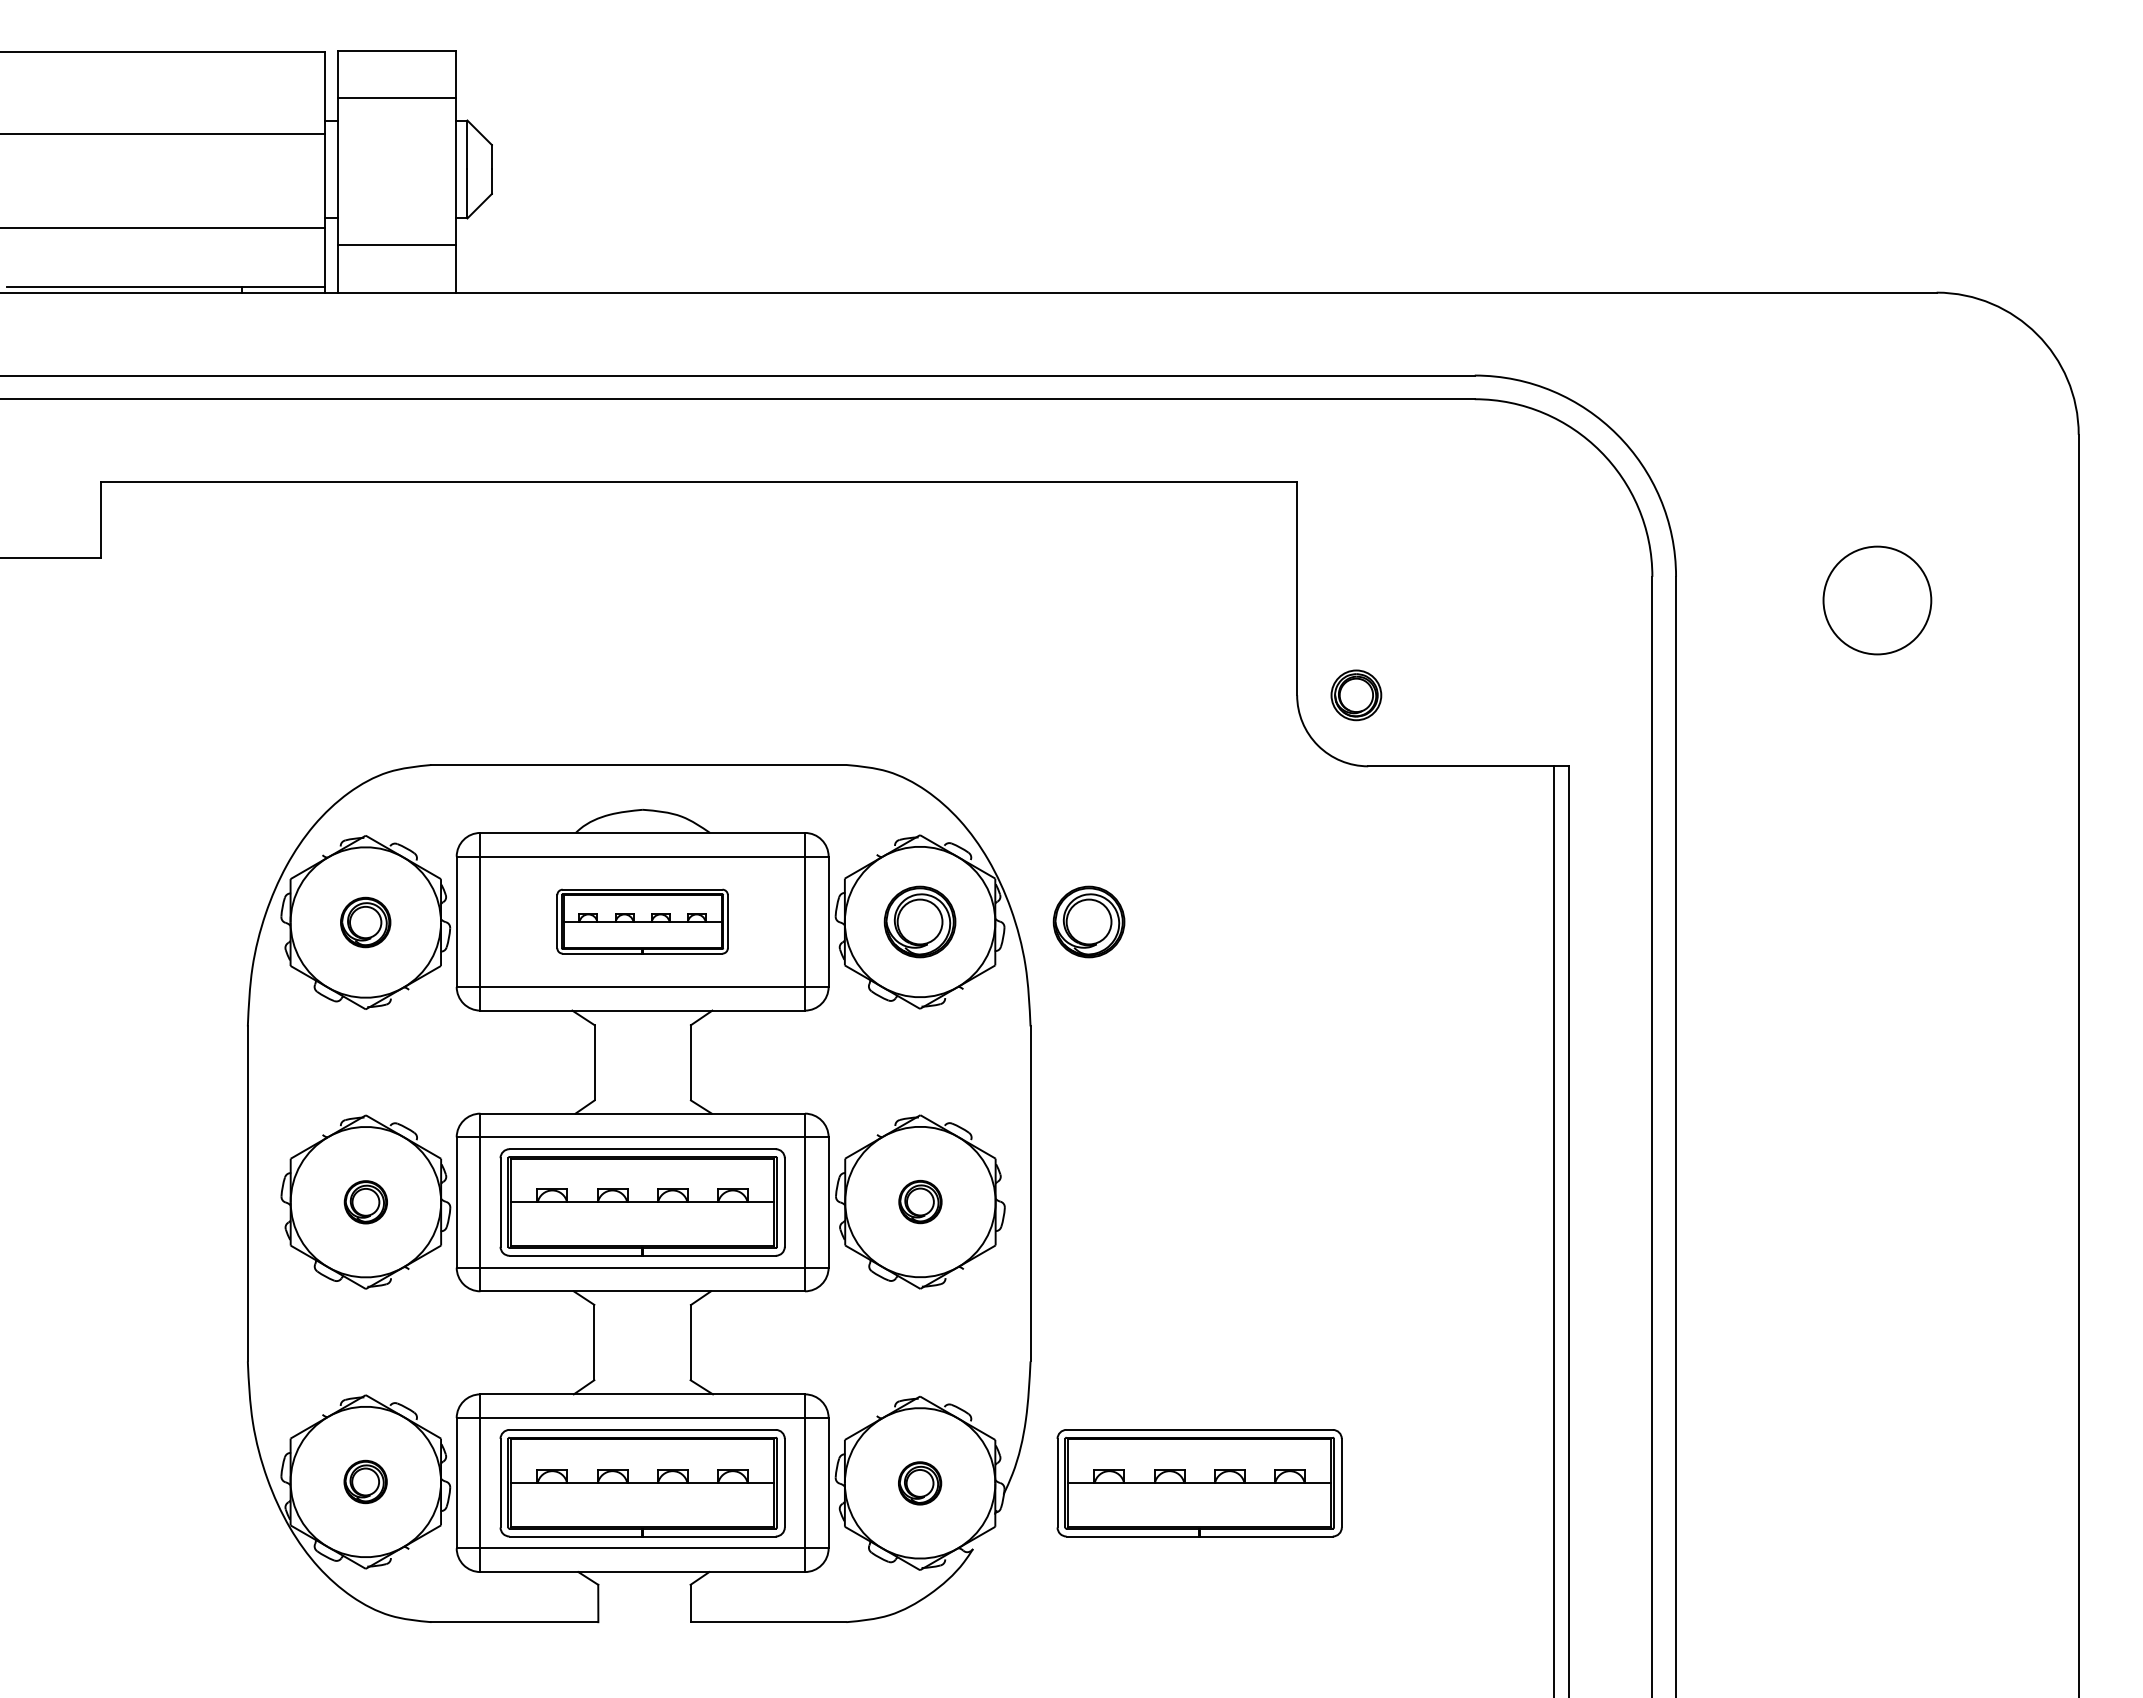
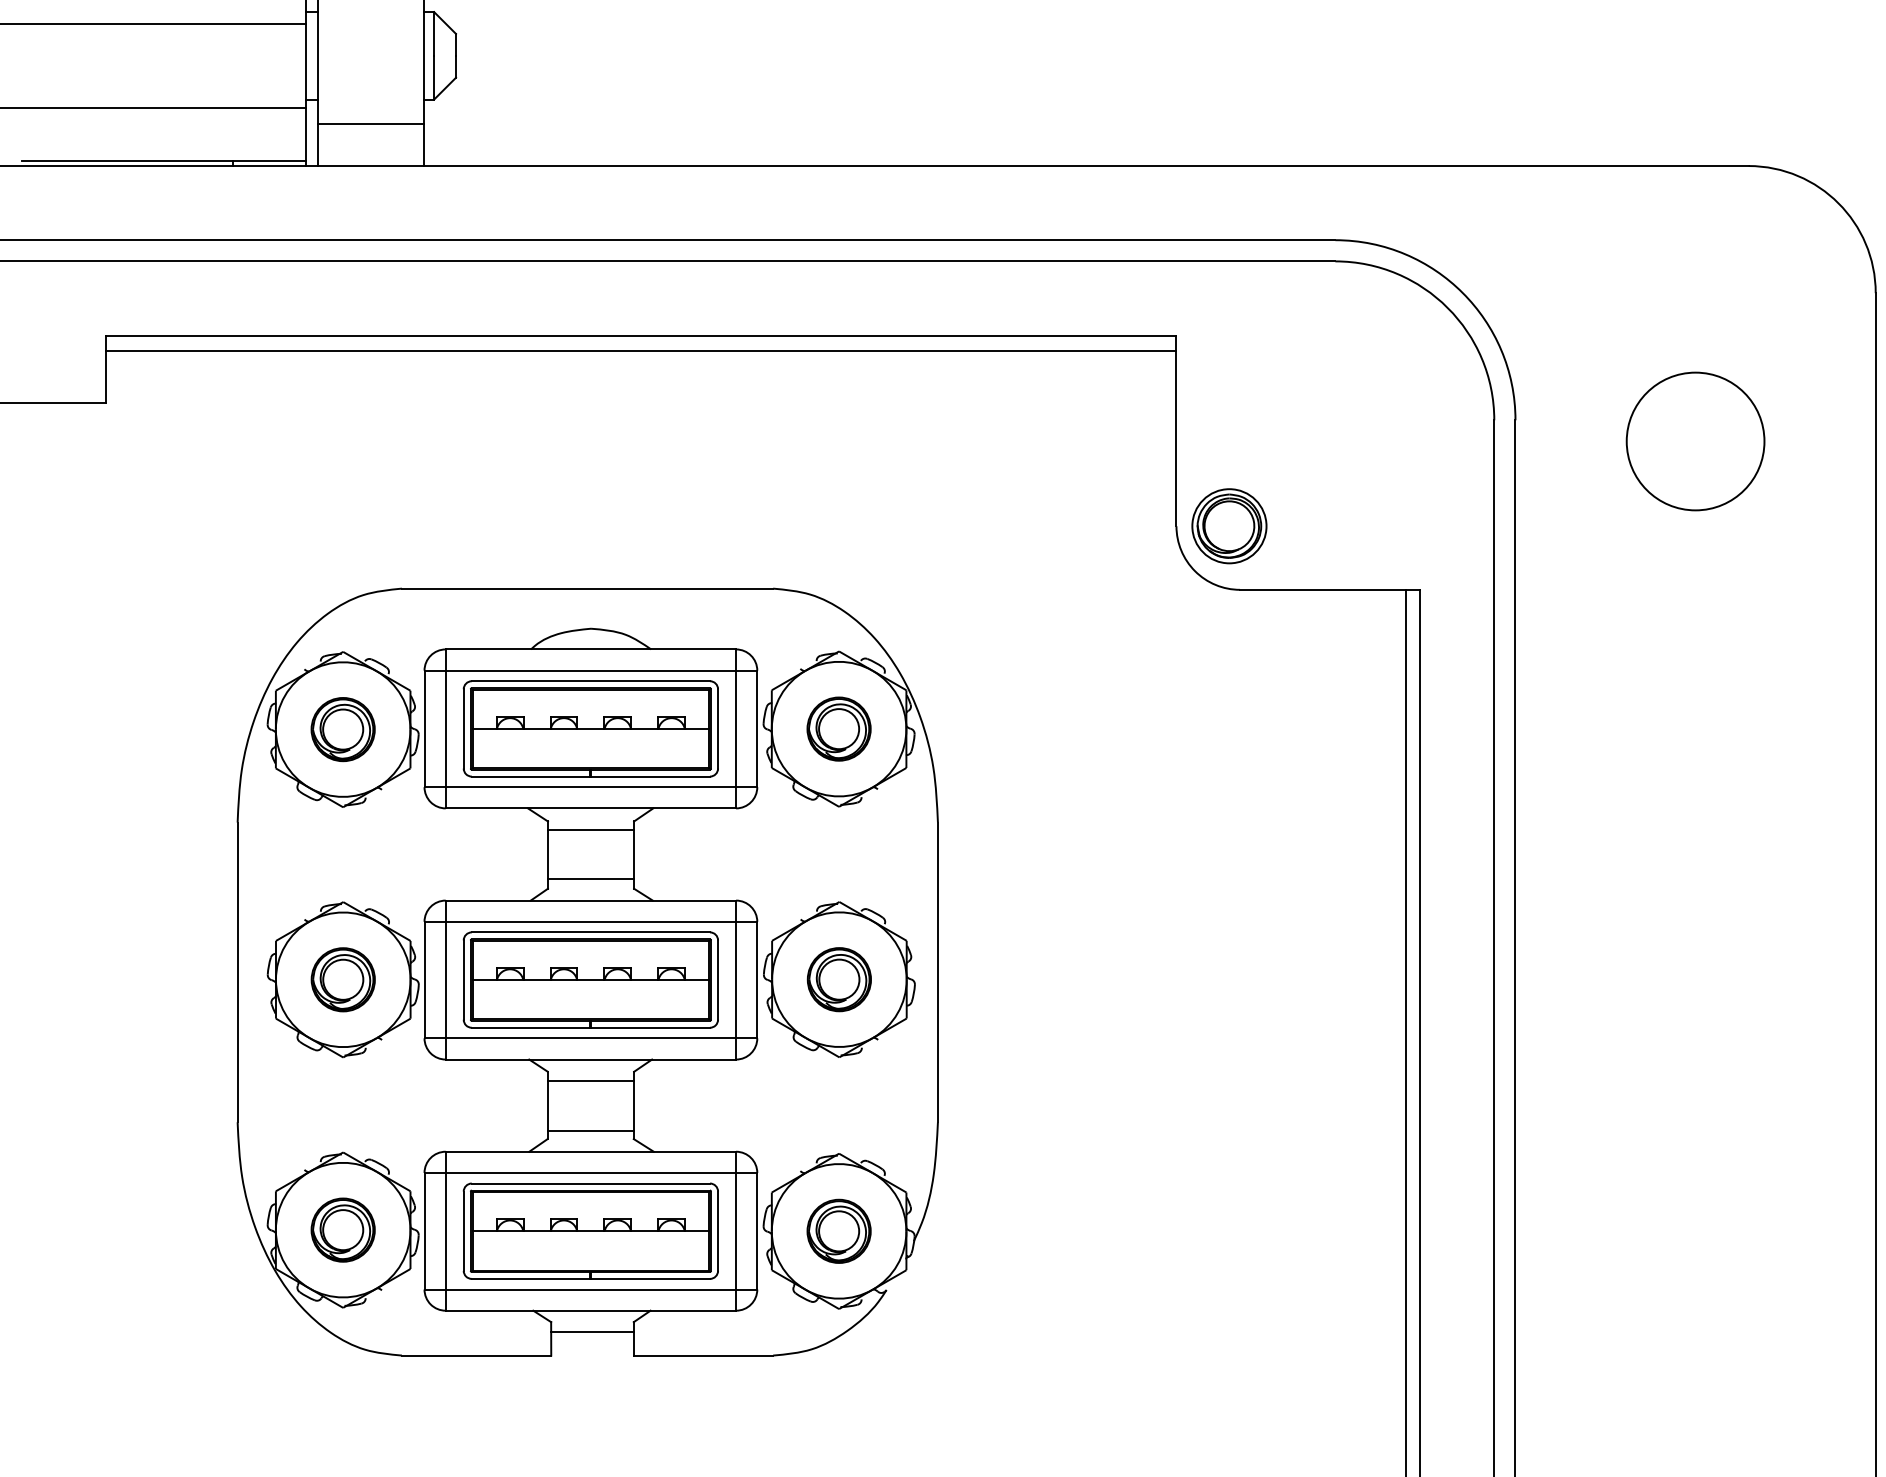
line: (698, 499) -> (640, 351), added
circle: (1877, 600) -> (1695, 441), size x1.43
part: (1356, 695) -> (1229, 526), size x1.67
part: (642, 921) -> (590, 728), size x1.67
part: (1088, 921) -> (989, 728), removed
part: (365, 922) -> (342, 729), size x1.43
line: (642, 1034) -> (590, 829), added
line: (642, 1089) -> (590, 878), added
part: (920, 1201) -> (839, 979), size x1.67
part: (365, 1202) -> (342, 980), size x1.67
line: (642, 1315) -> (590, 1081), added
line: (642, 1370) -> (590, 1130), added
part: (365, 1481) -> (342, 1229), size x1.67
part: (919, 1483) -> (838, 1231), size x1.67
part: (1199, 1483) -> (1089, 1231), removed
line: (644, 1595) -> (592, 1331), added

